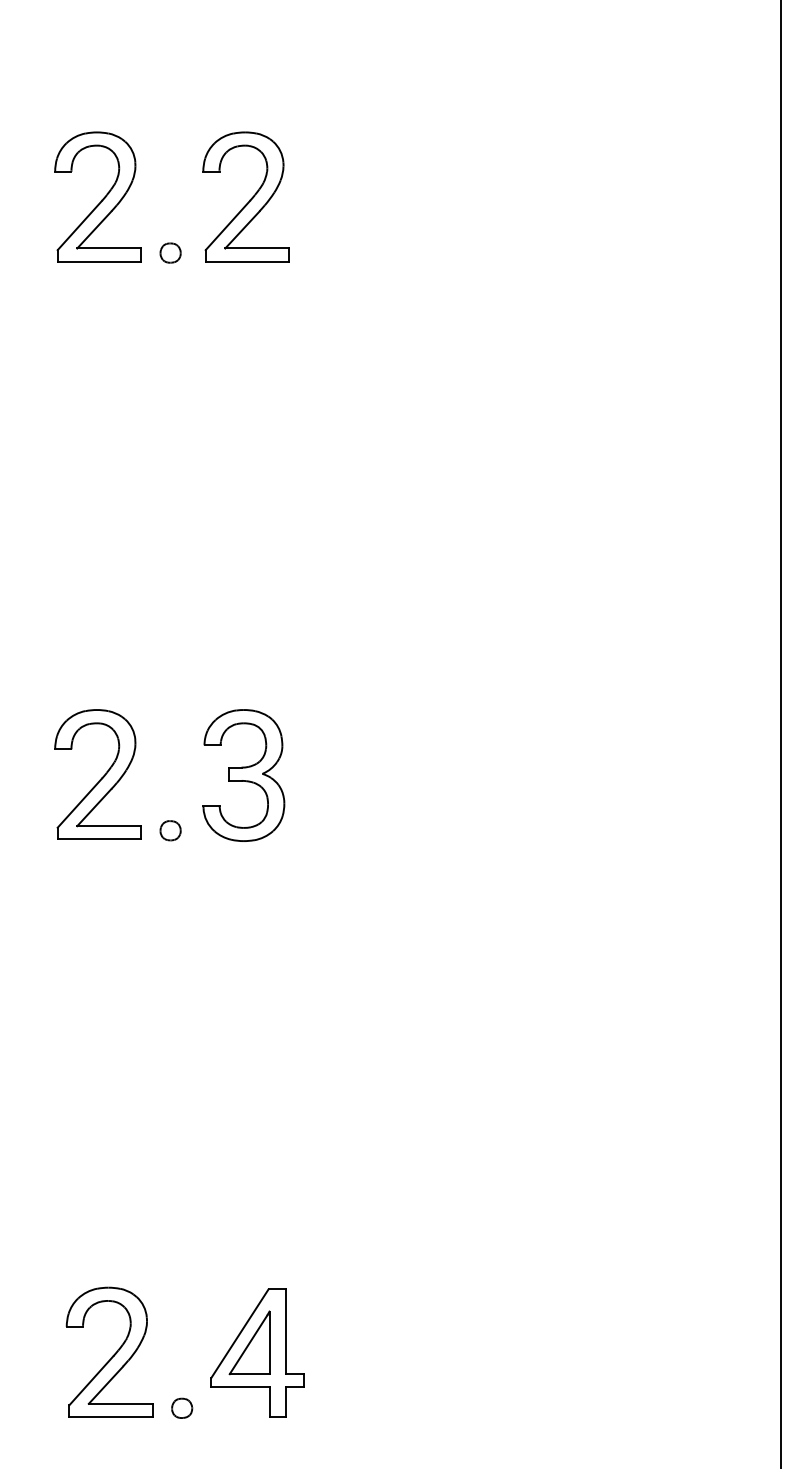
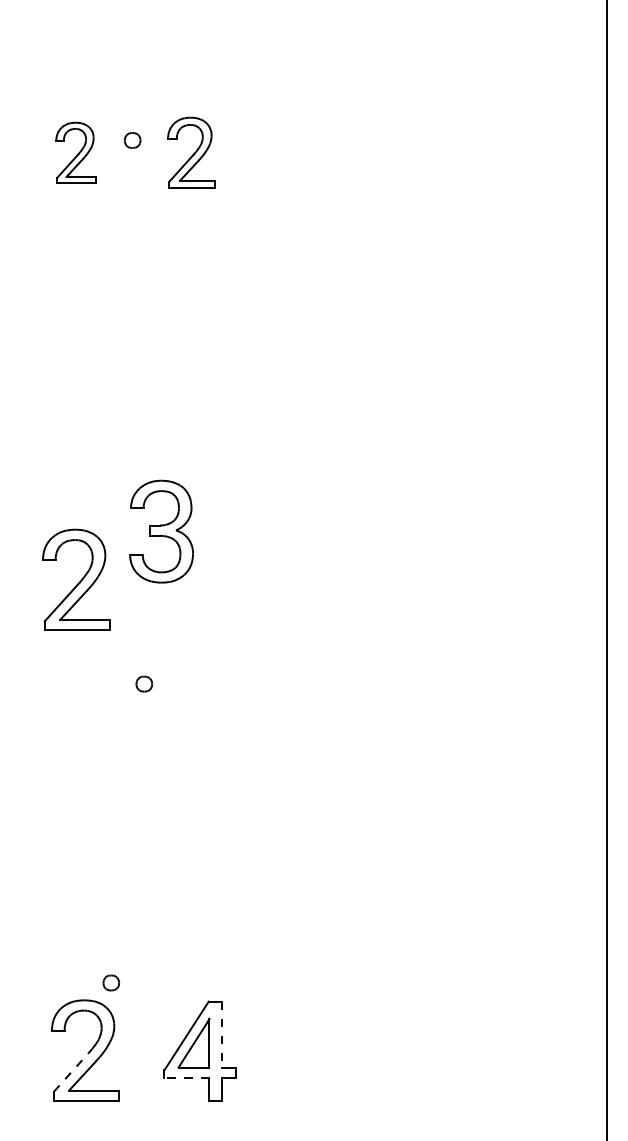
part: (97, 196) -> (75, 152), size x0.6
part: (245, 196) -> (190, 152), size x0.7
part: (170, 252) -> (132, 140), moved
part: (97, 774) -> (75, 579), moved
part: (243, 775) -> (161, 531), moved
part: (170, 830) -> (144, 683), moved
line: (285, 1332) -> (221, 1035), solid -> dashed
line: (91, 1380) -> (71, 1072), solid -> dashed
line: (239, 1387) -> (186, 1077), solid -> dashed
part: (182, 1407) -> (111, 982), moved

